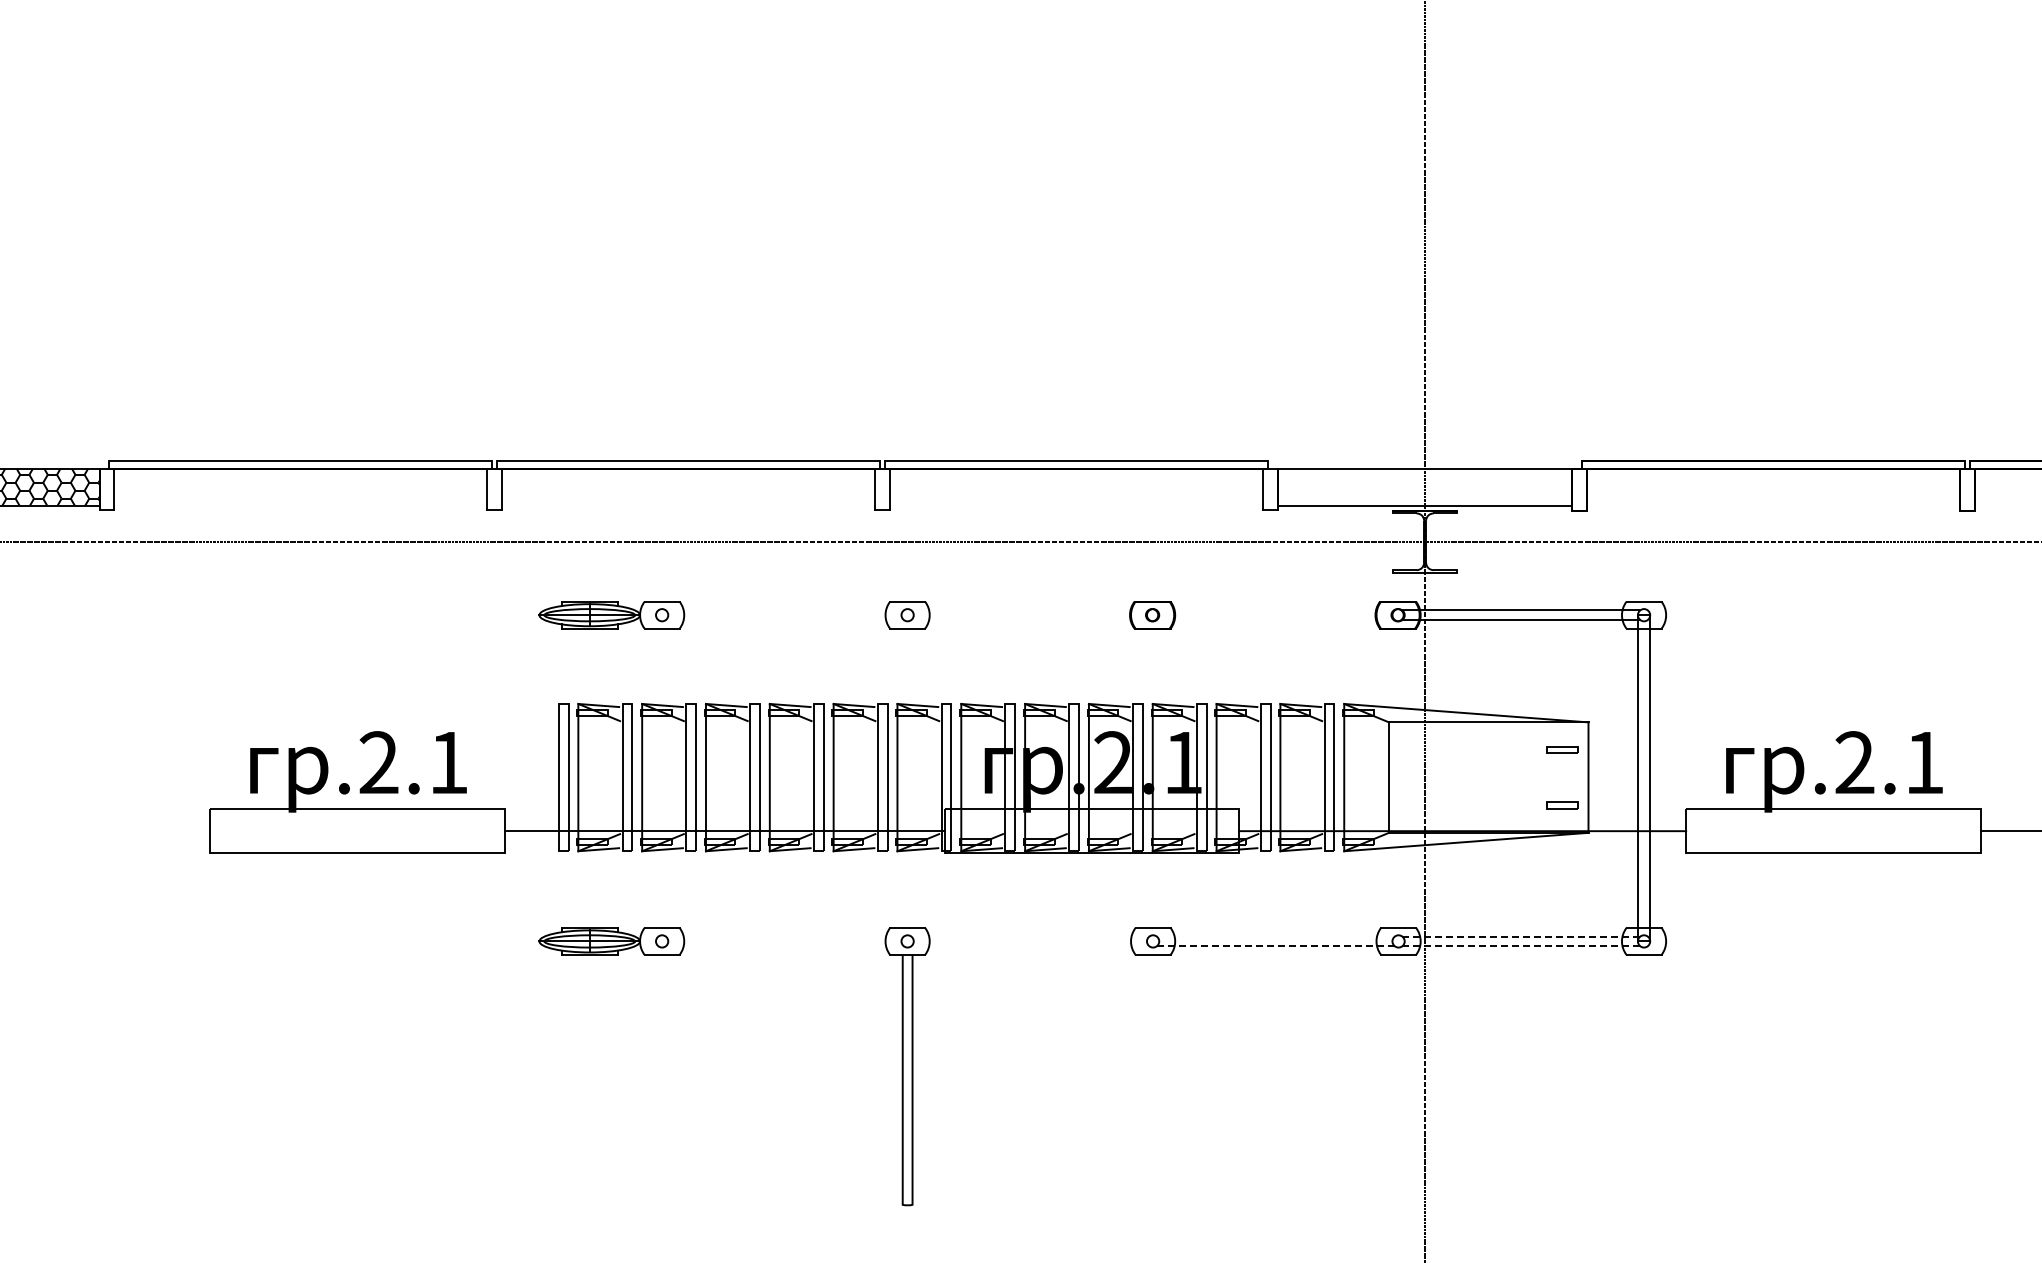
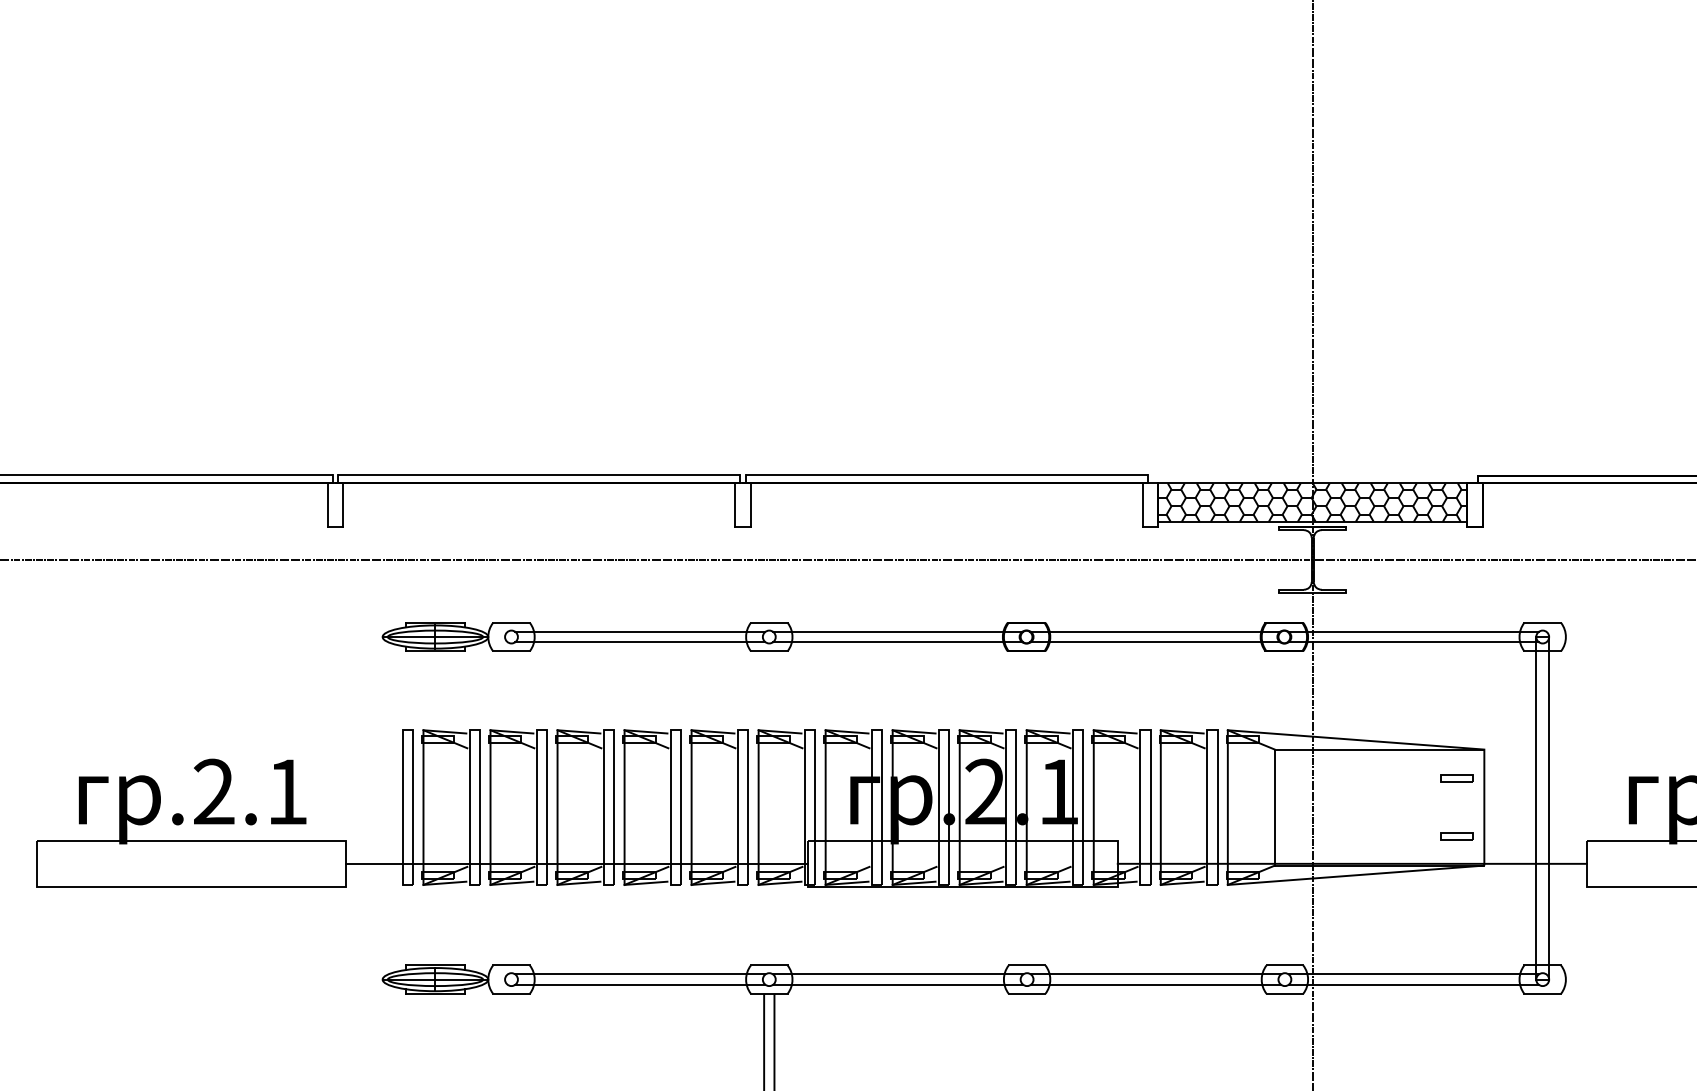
hatch: (1424, 486) -> (1312, 501), added
line: (784, 610) -> (639, 632), added
line: (1030, 610) -> (898, 632), added
line: (1274, 610) -> (1154, 632), added
line: (784, 620) -> (639, 642), added
line: (1030, 620) -> (898, 642), added
line: (1274, 620) -> (1154, 642), added
line: (784, 936) -> (639, 974), added
line: (1030, 936) -> (898, 974), added
line: (1275, 936) -> (1155, 974), added
line: (1521, 936) -> (1413, 974), dashed -> solid
line: (784, 946) -> (639, 984), added
line: (1030, 946) -> (898, 984), added
line: (1276, 946) -> (1156, 984), dashed -> solid
line: (1521, 946) -> (1413, 984), dashed -> solid

